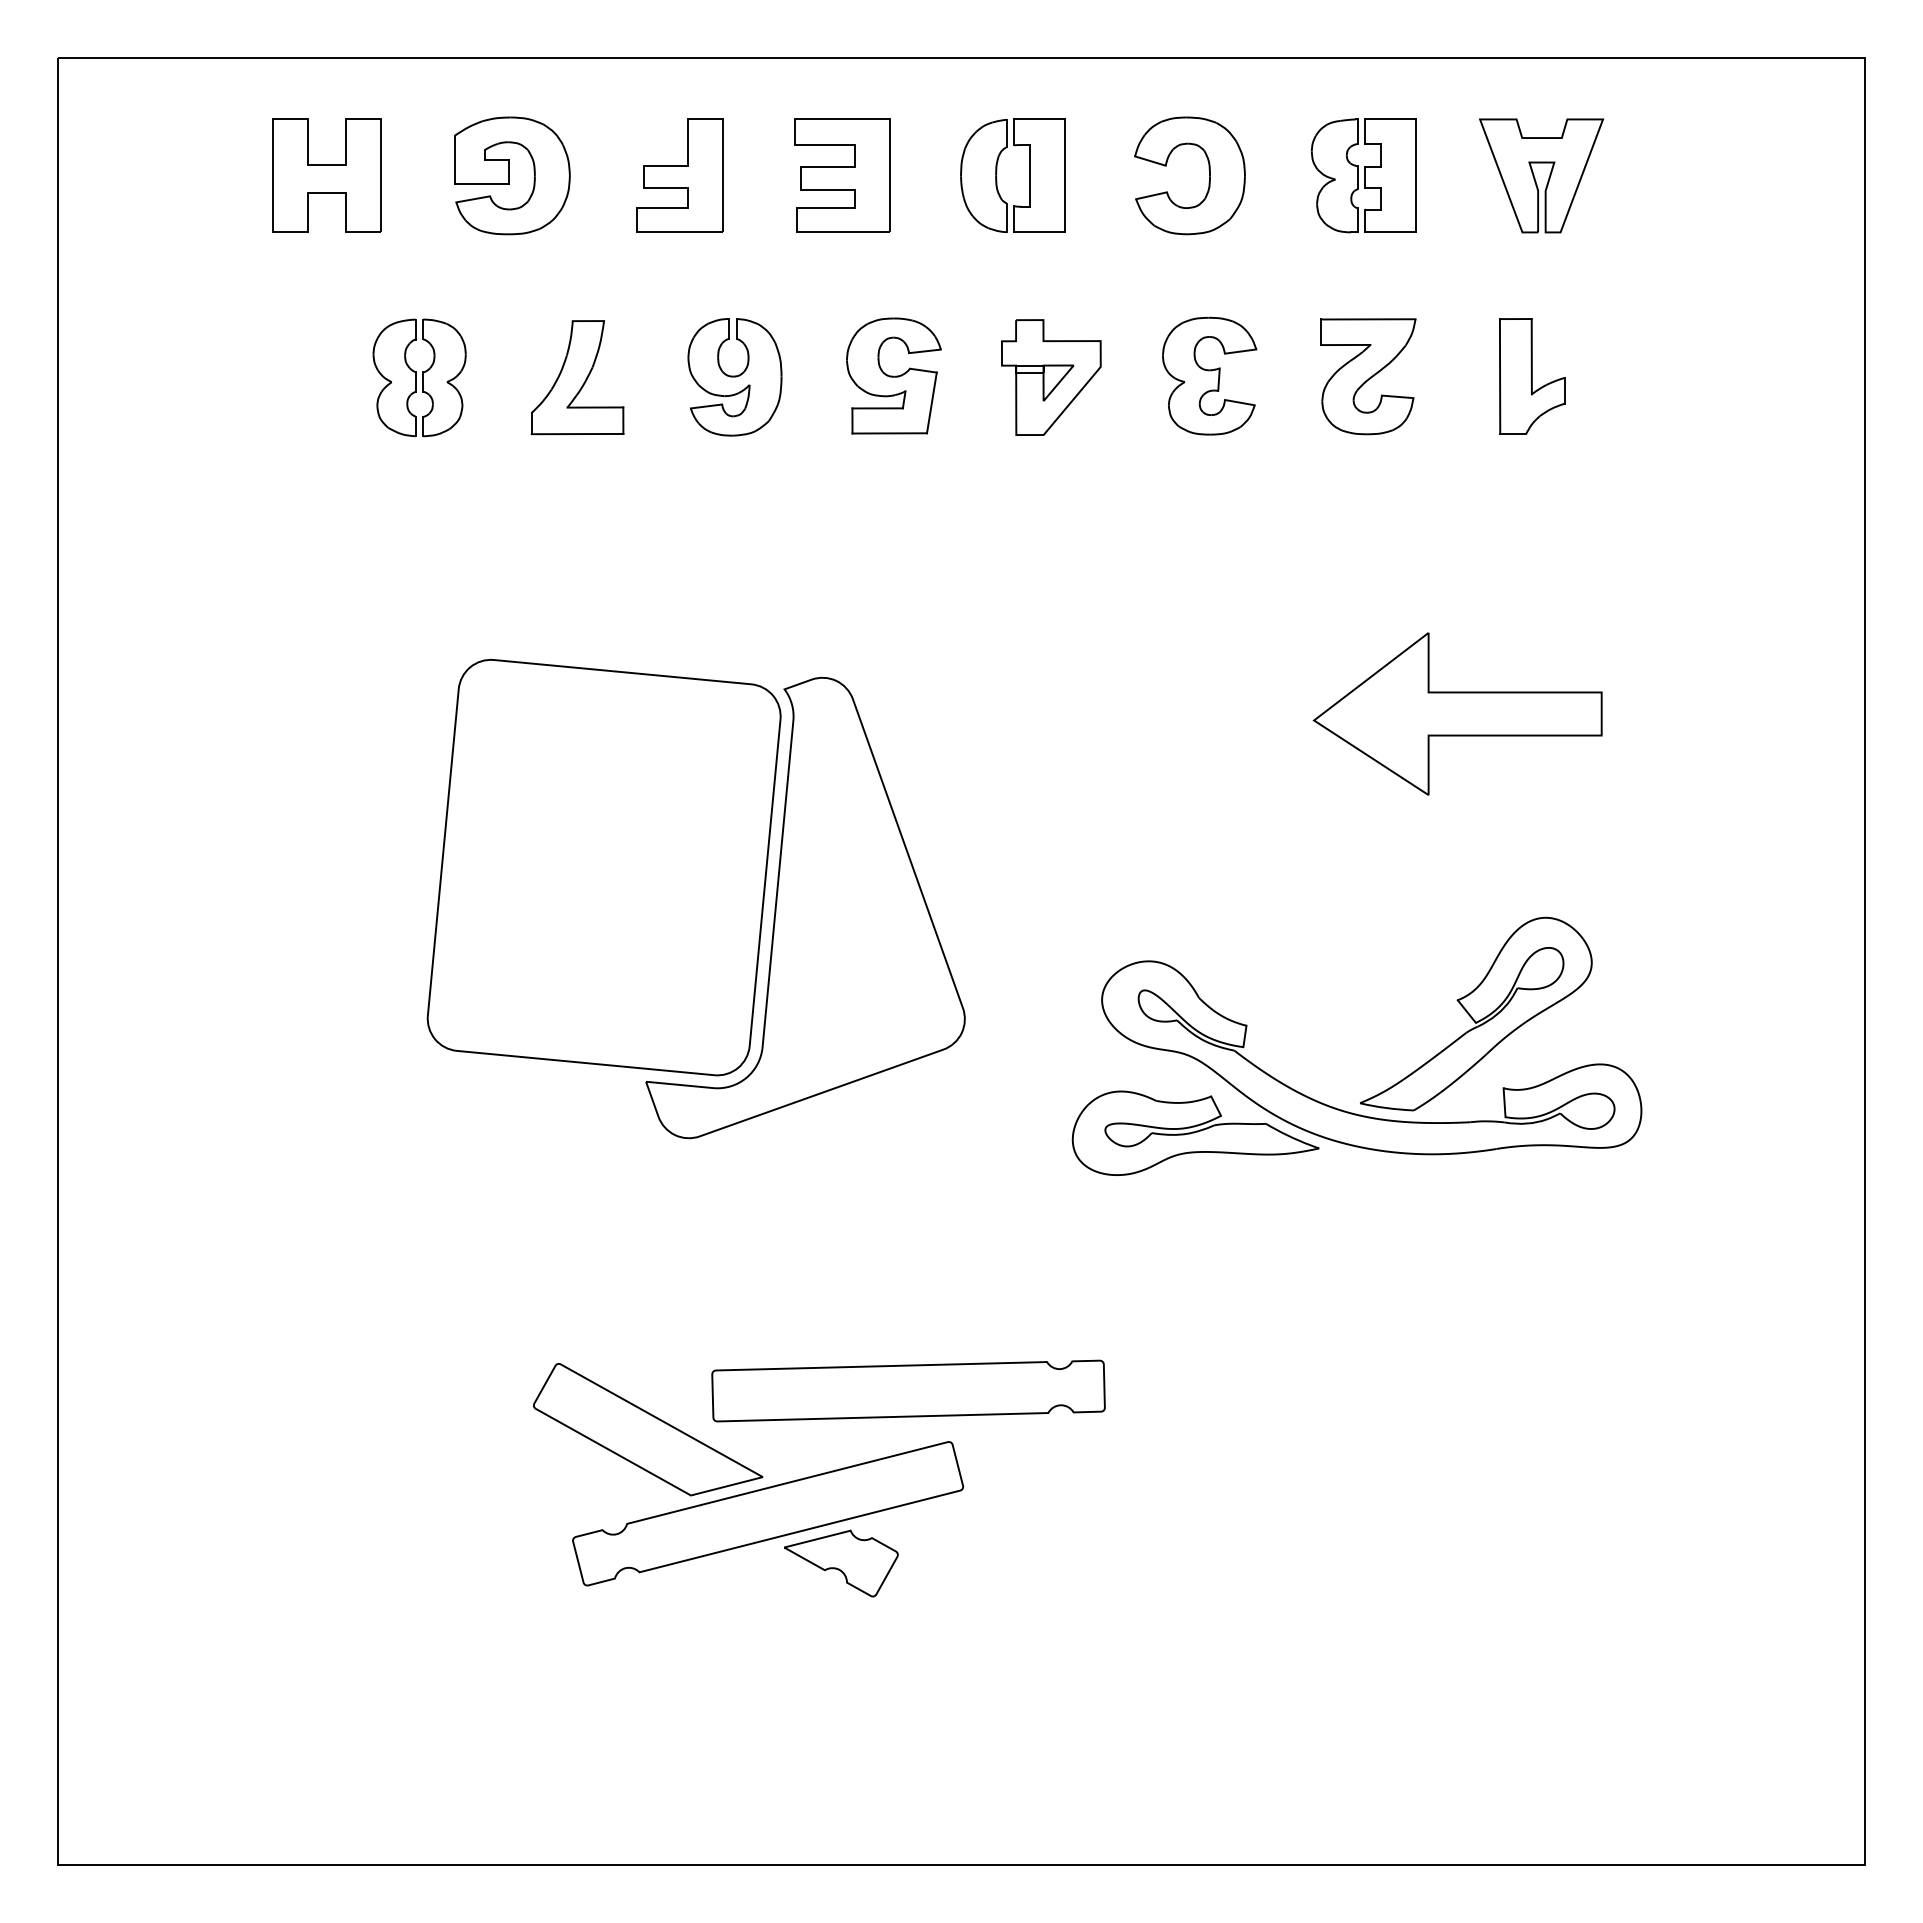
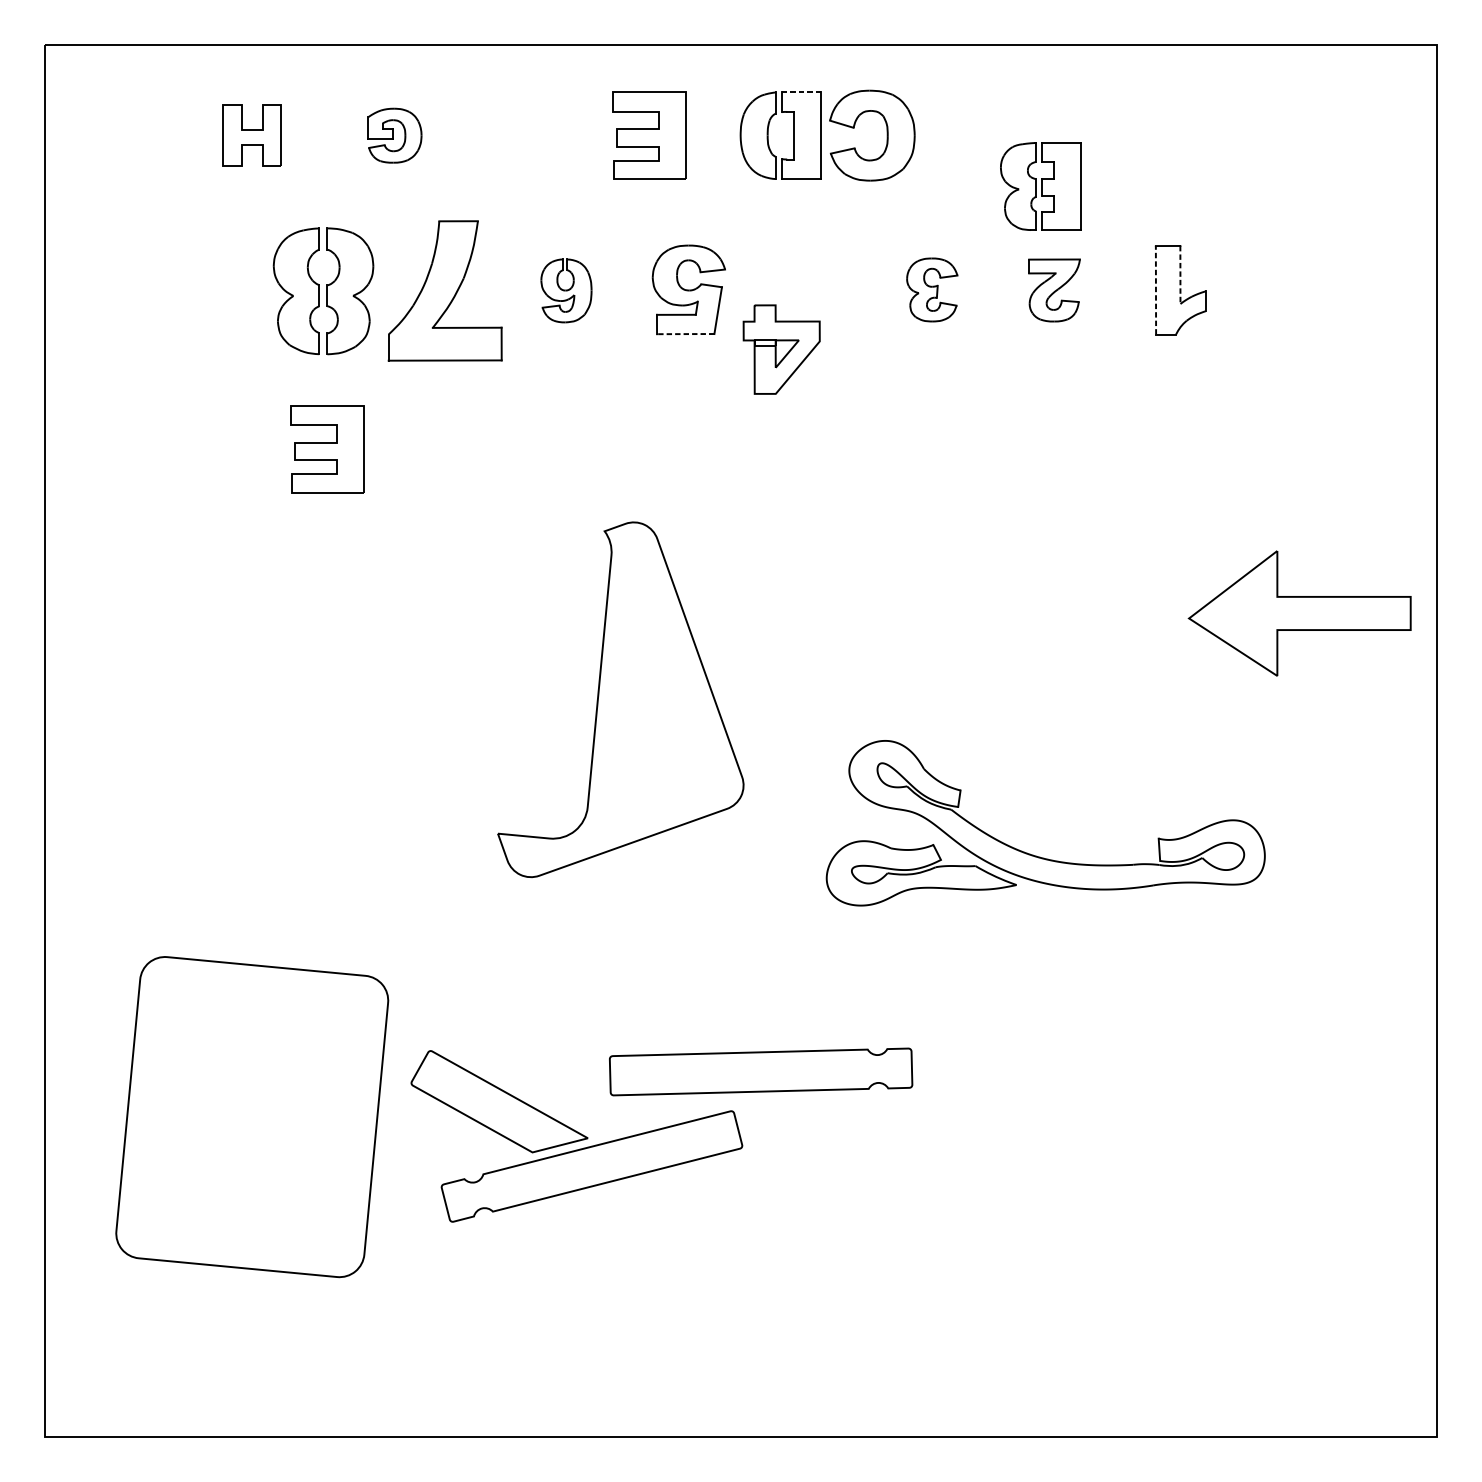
line: (1040, 119) -> (801, 92), solid -> dashed
part: (1208, 169) -> (886, 130), moved
part: (326, 175) -> (251, 135), size x0.7
part: (512, 175) -> (395, 135), size x0.6
part: (679, 175) -> (523, 135), removed
part: (1363, 175) -> (1040, 186), moved
part: (1535, 178) -> (1183, 137), removed
line: (1531, 356) -> (1180, 274), solid -> dashed
part: (1209, 375) -> (932, 289), size x0.7
part: (1368, 376) -> (1054, 290), size x0.7
line: (1500, 376) -> (1156, 290), solid -> dashed
part: (419, 377) -> (323, 291), size x1.4
part: (577, 377) -> (445, 291), size x1.6
part: (734, 377) -> (566, 291), size x0.7
part: (1051, 377) -> (781, 349), moved
line: (889, 433) -> (685, 334), solid -> dashed
part: (424, 582) -> (327, 448), added
part: (1457, 713) -> (1299, 613), moved
part: (603, 867) -> (251, 1117), moved
part: (1475, 1013) -> (1137, 781), removed
part: (908, 1390) -> (761, 1071), moved
part: (841, 1563) -> (648, 1204), removed

